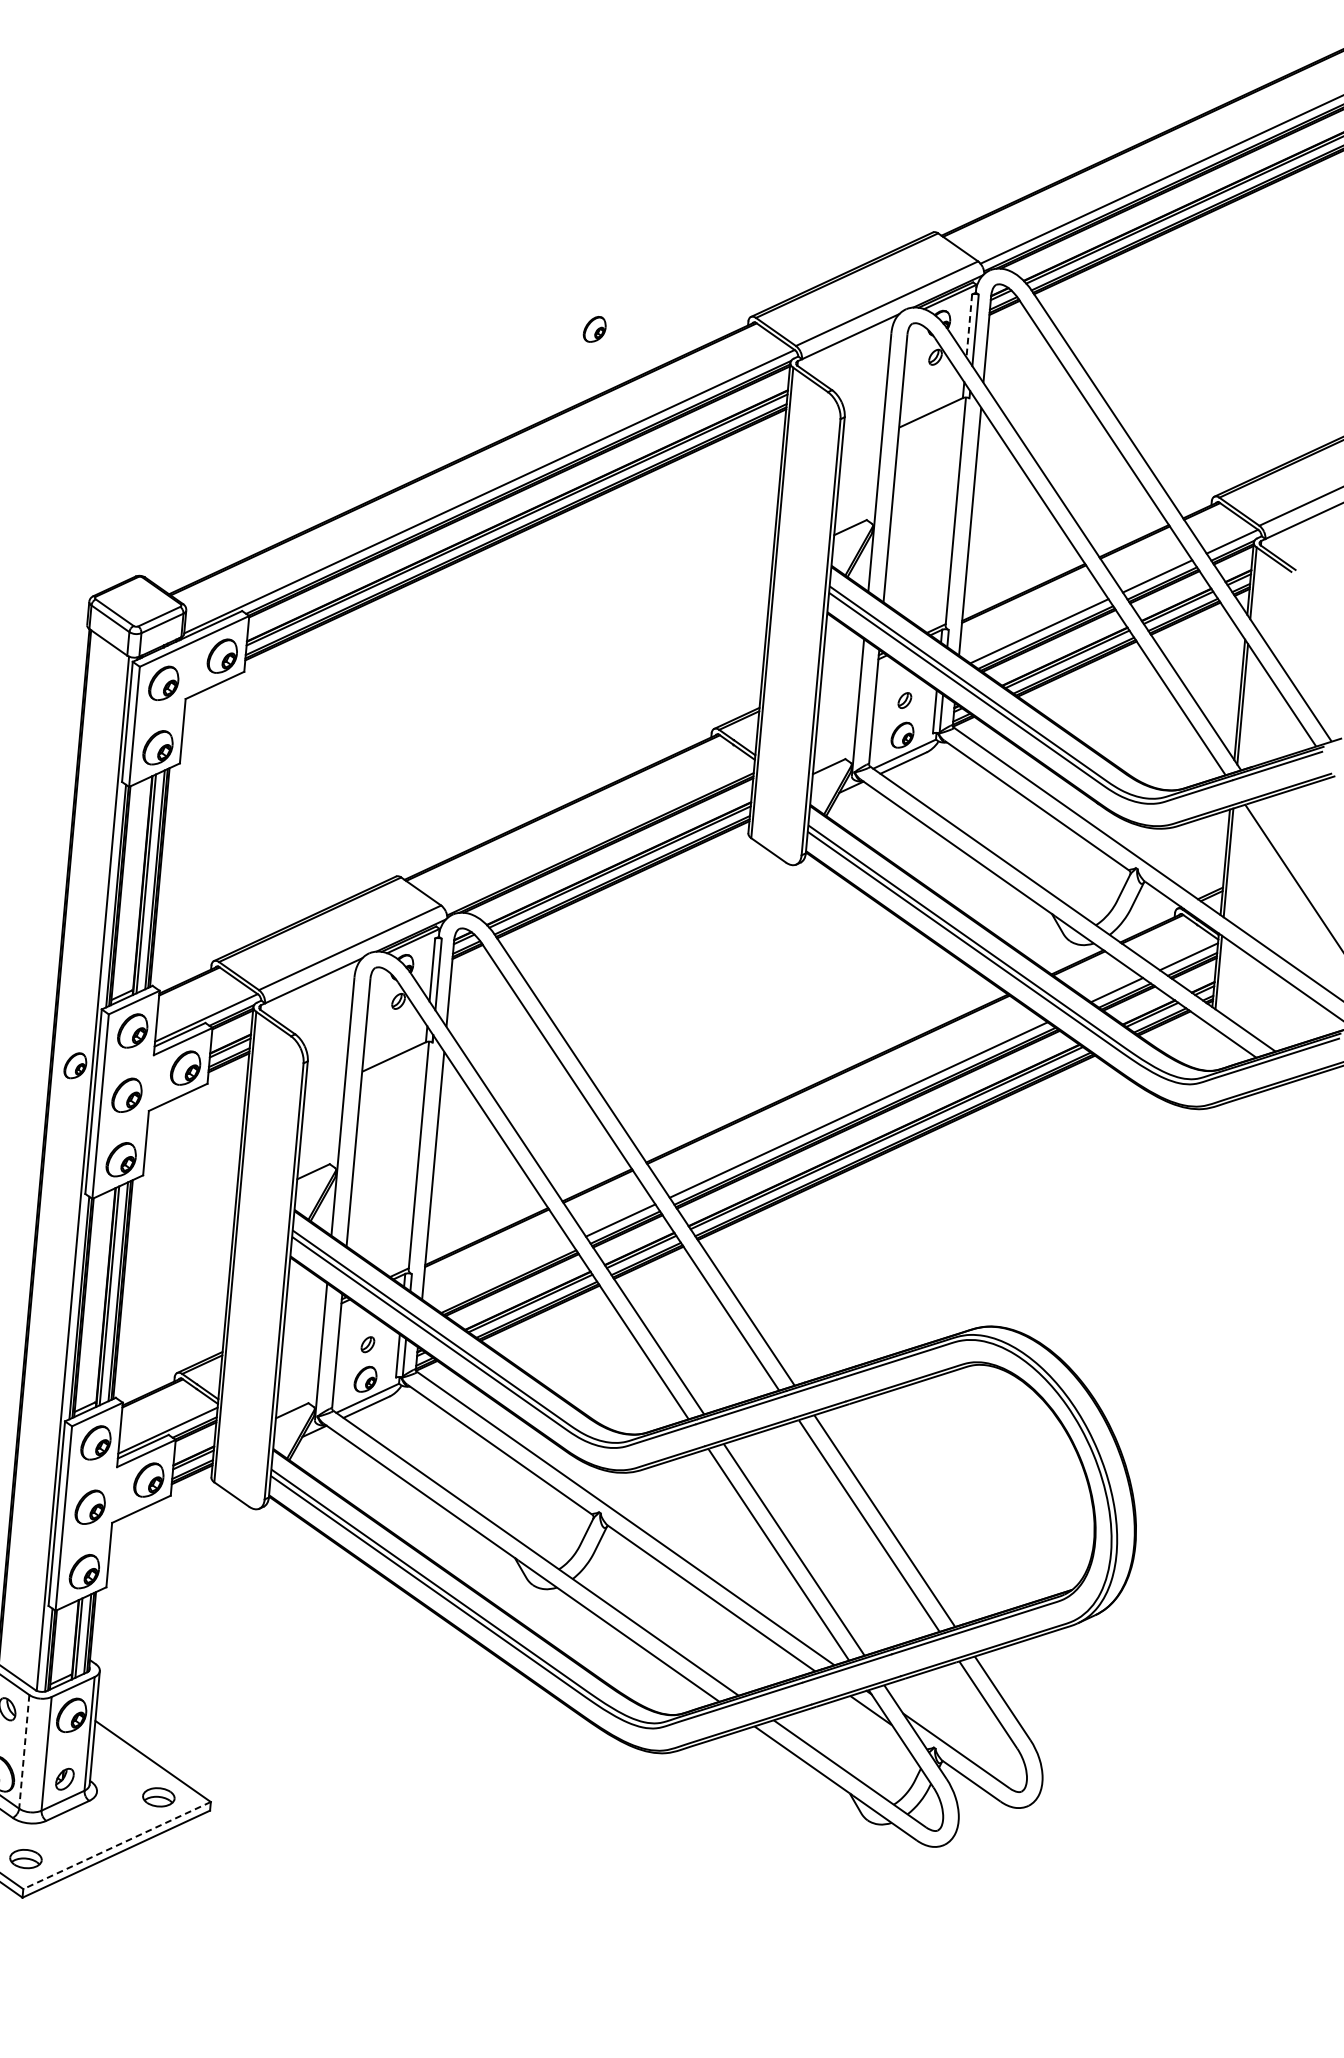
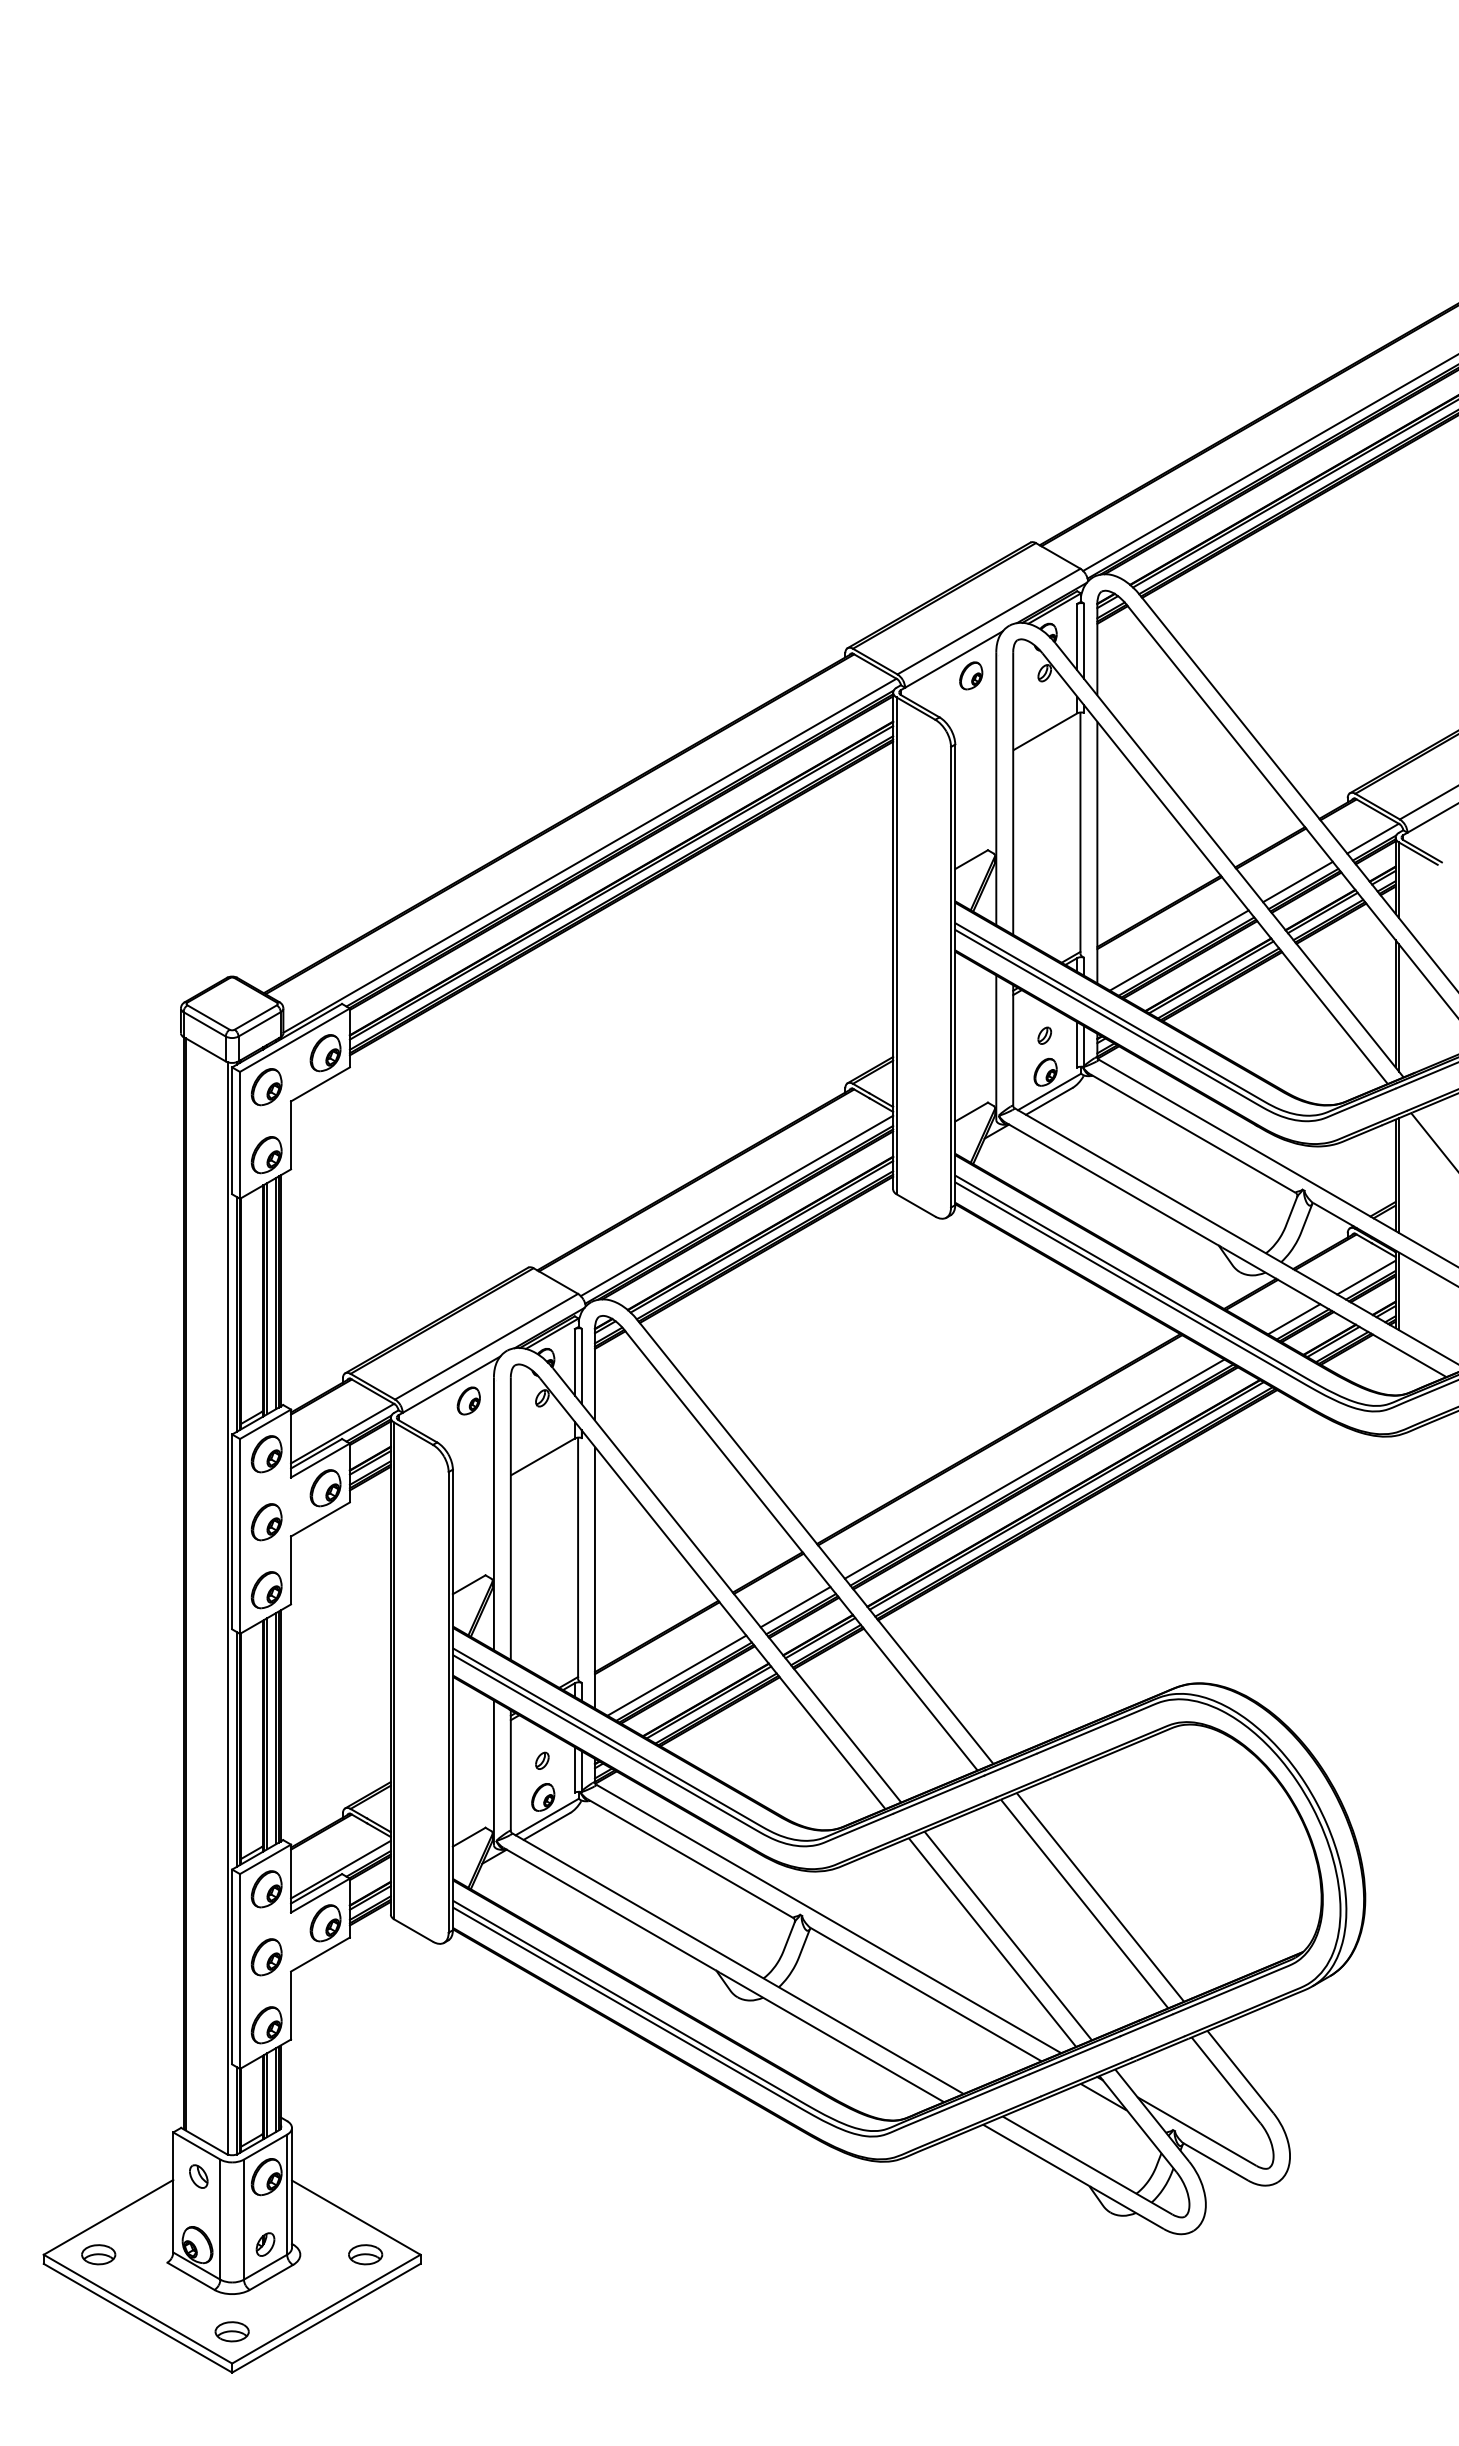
line: (969, 326) -> (1077, 637), dashed -> solid
part: (595, 329) -> (971, 675), moved
line: (598, 835) -> (736, 1205), added
part: (75, 1065) -> (468, 1400), moved
line: (502, 1275) -> (676, 1675), added
line: (24, 1752) -> (220, 2220), dashed -> solid
line: (117, 1845) -> (326, 2309), dashed -> solid

